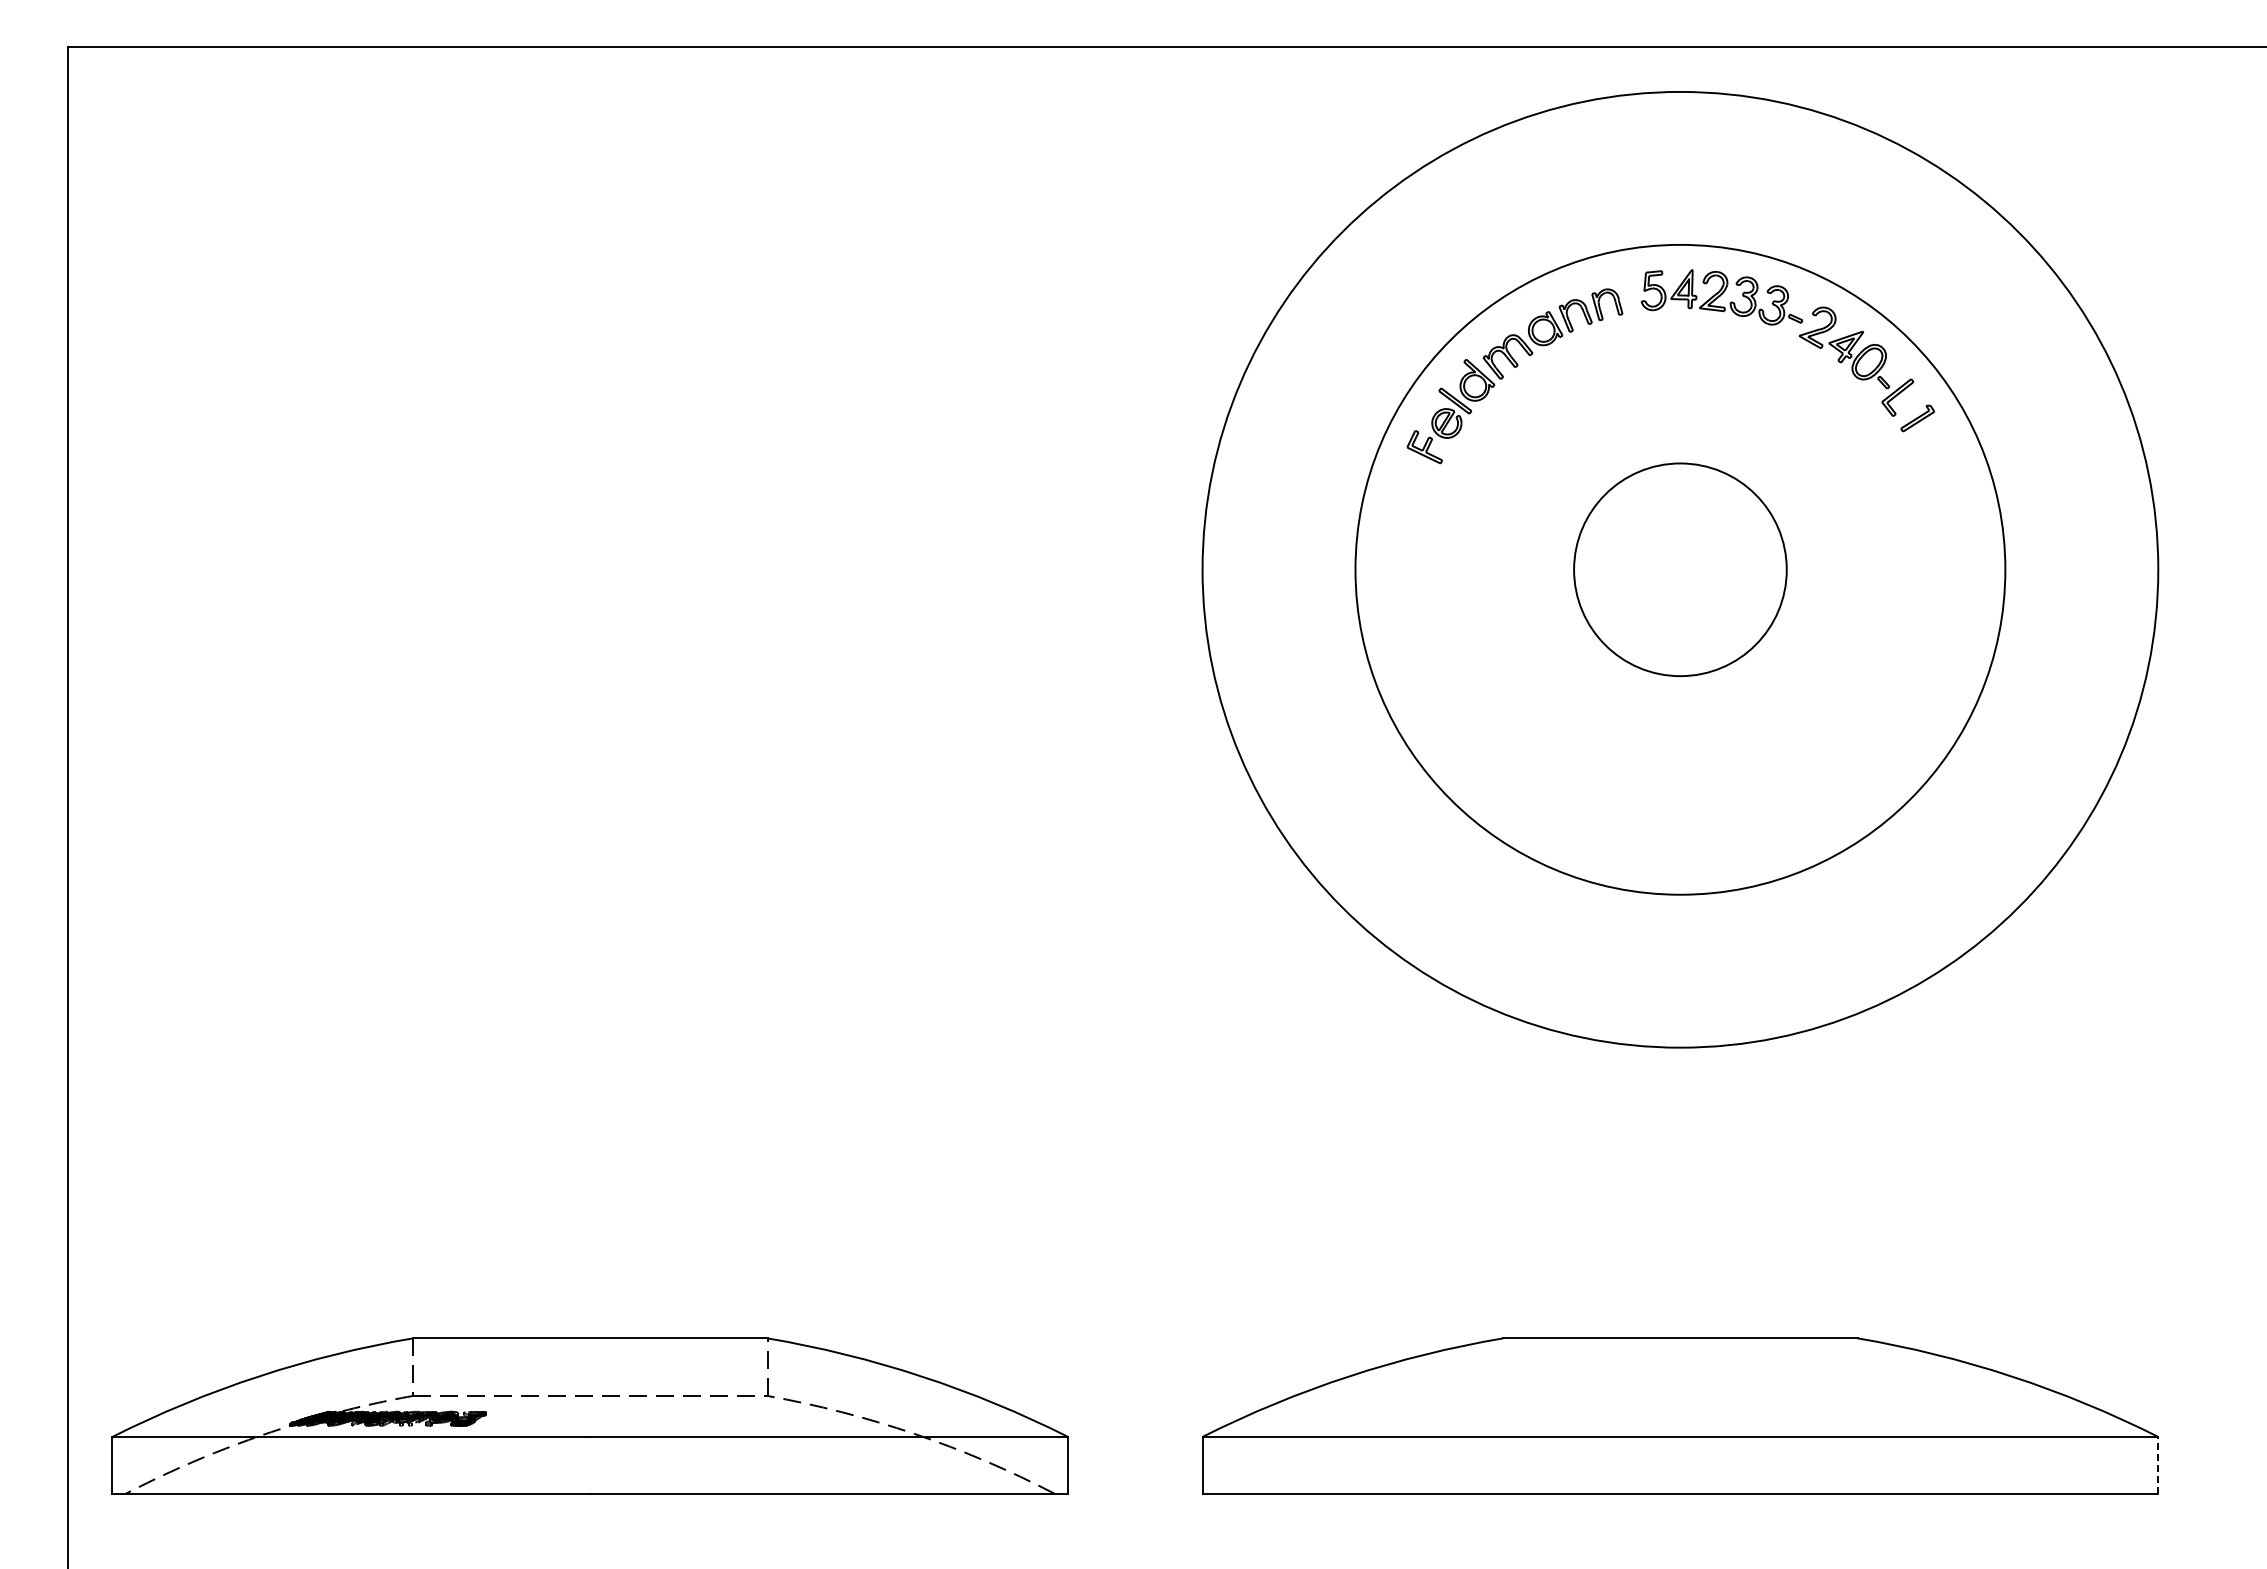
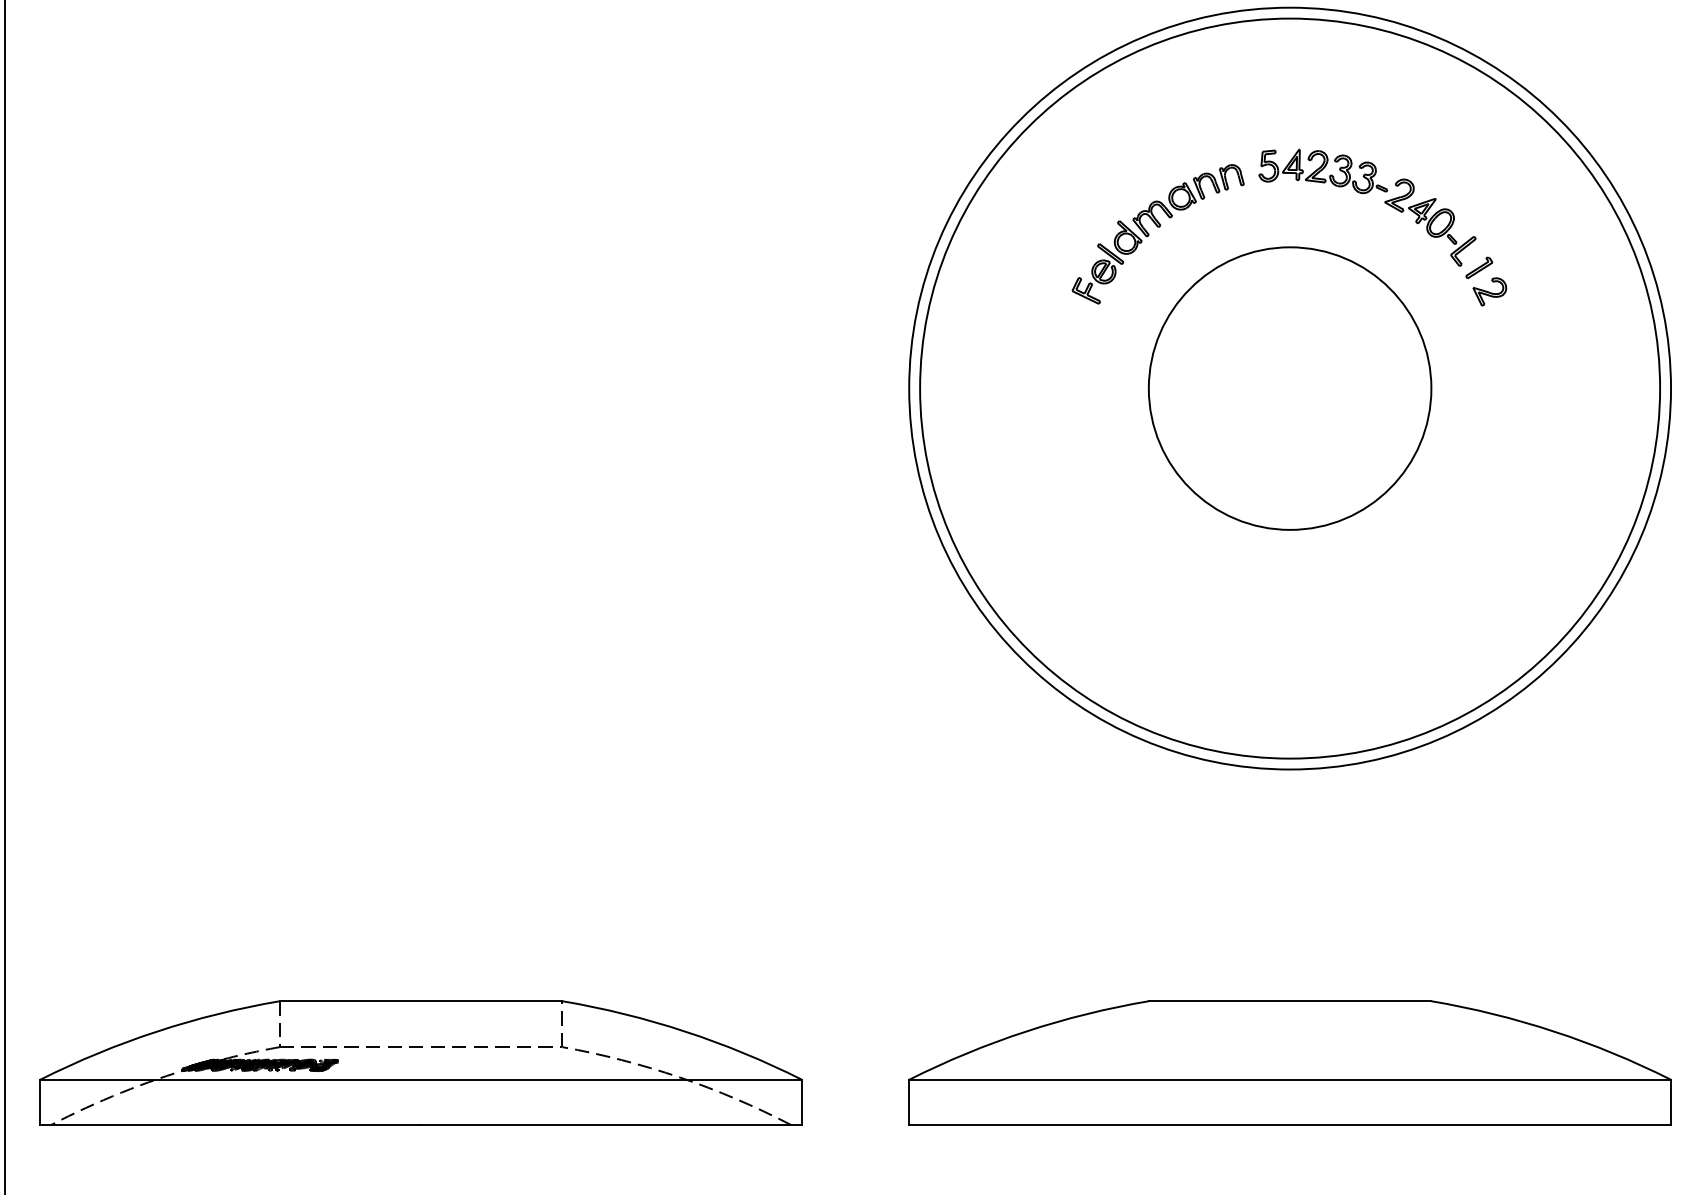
part: (1930, 448) -> (1489, 291), added
circle: (1680, 569) -> (1290, 388), size x1.43
circle: (1680, 569) -> (1290, 388), size x1.67
line: (2158, 1464) -> (1671, 1101), dashed -> solid

